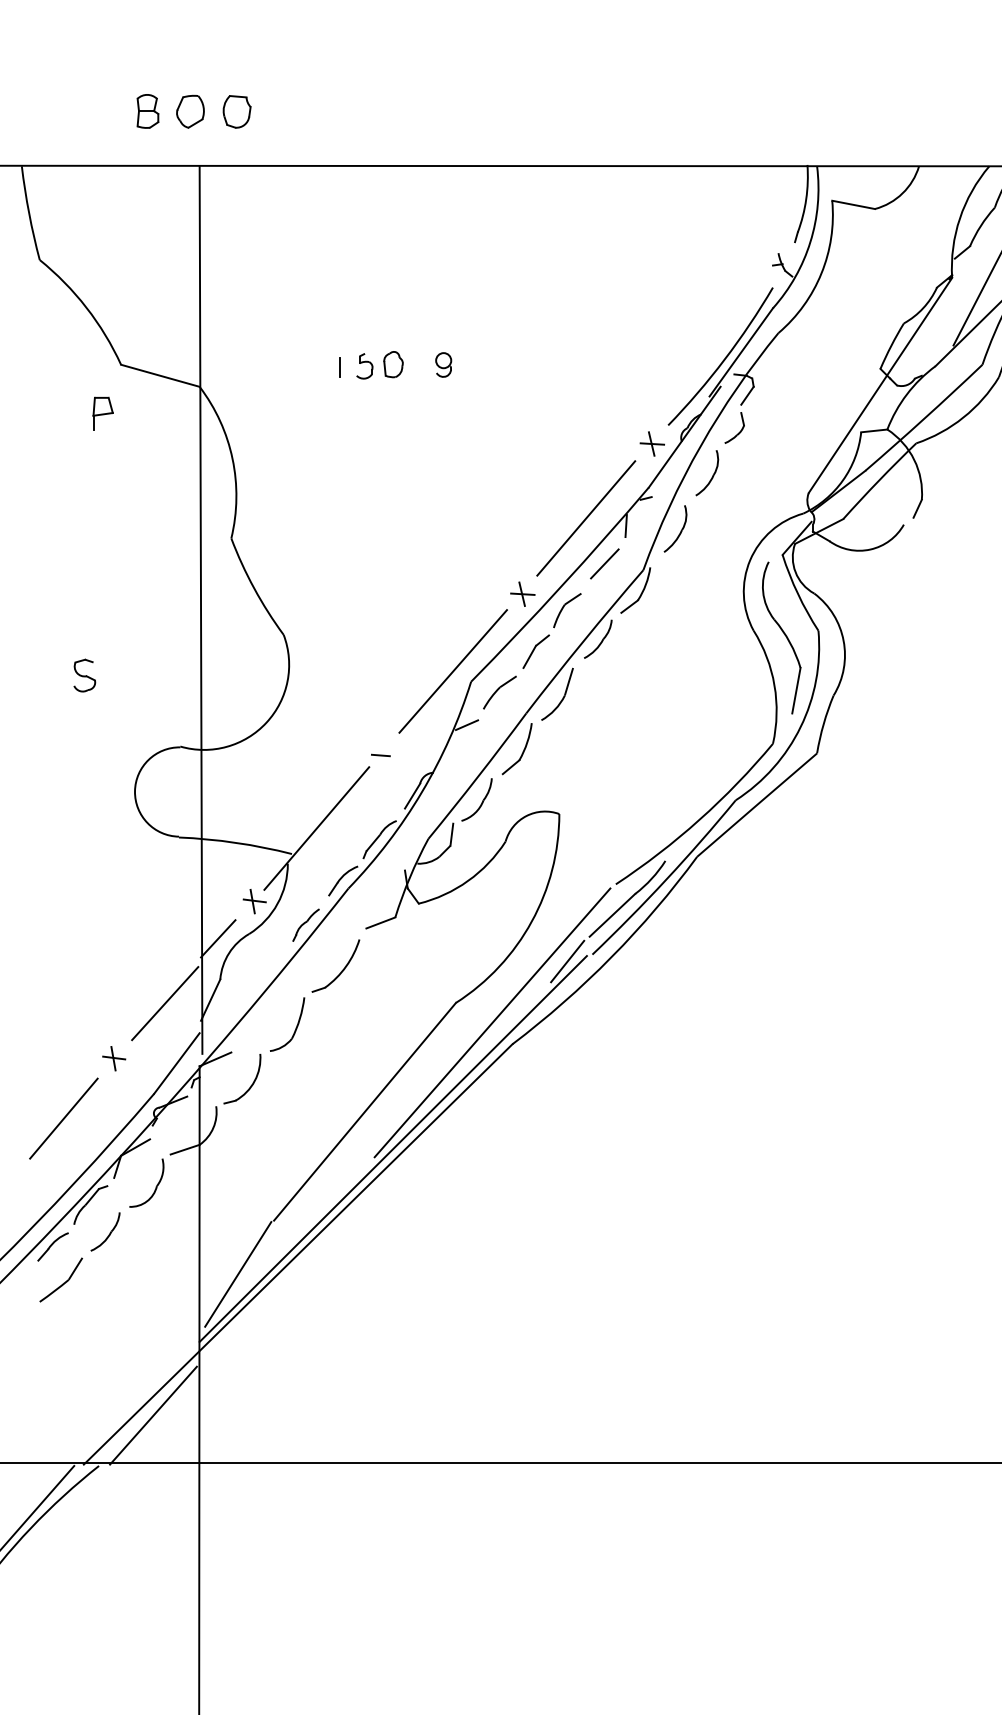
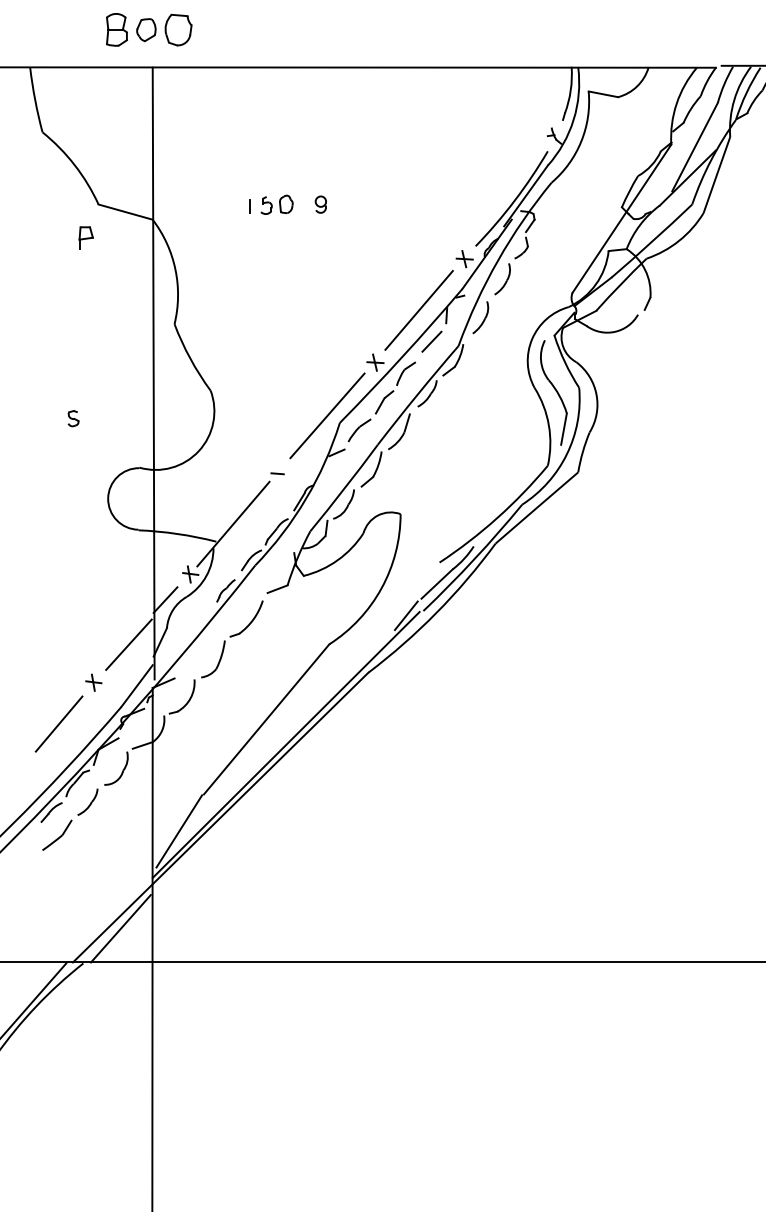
part: (148, 110) -> (117, 29), size x1.4
part: (237, 112) -> (178, 30), size x1.4
part: (84, 675) -> (73, 418), size x0.7
line: (492, 1022) -> (354, 657), removed

